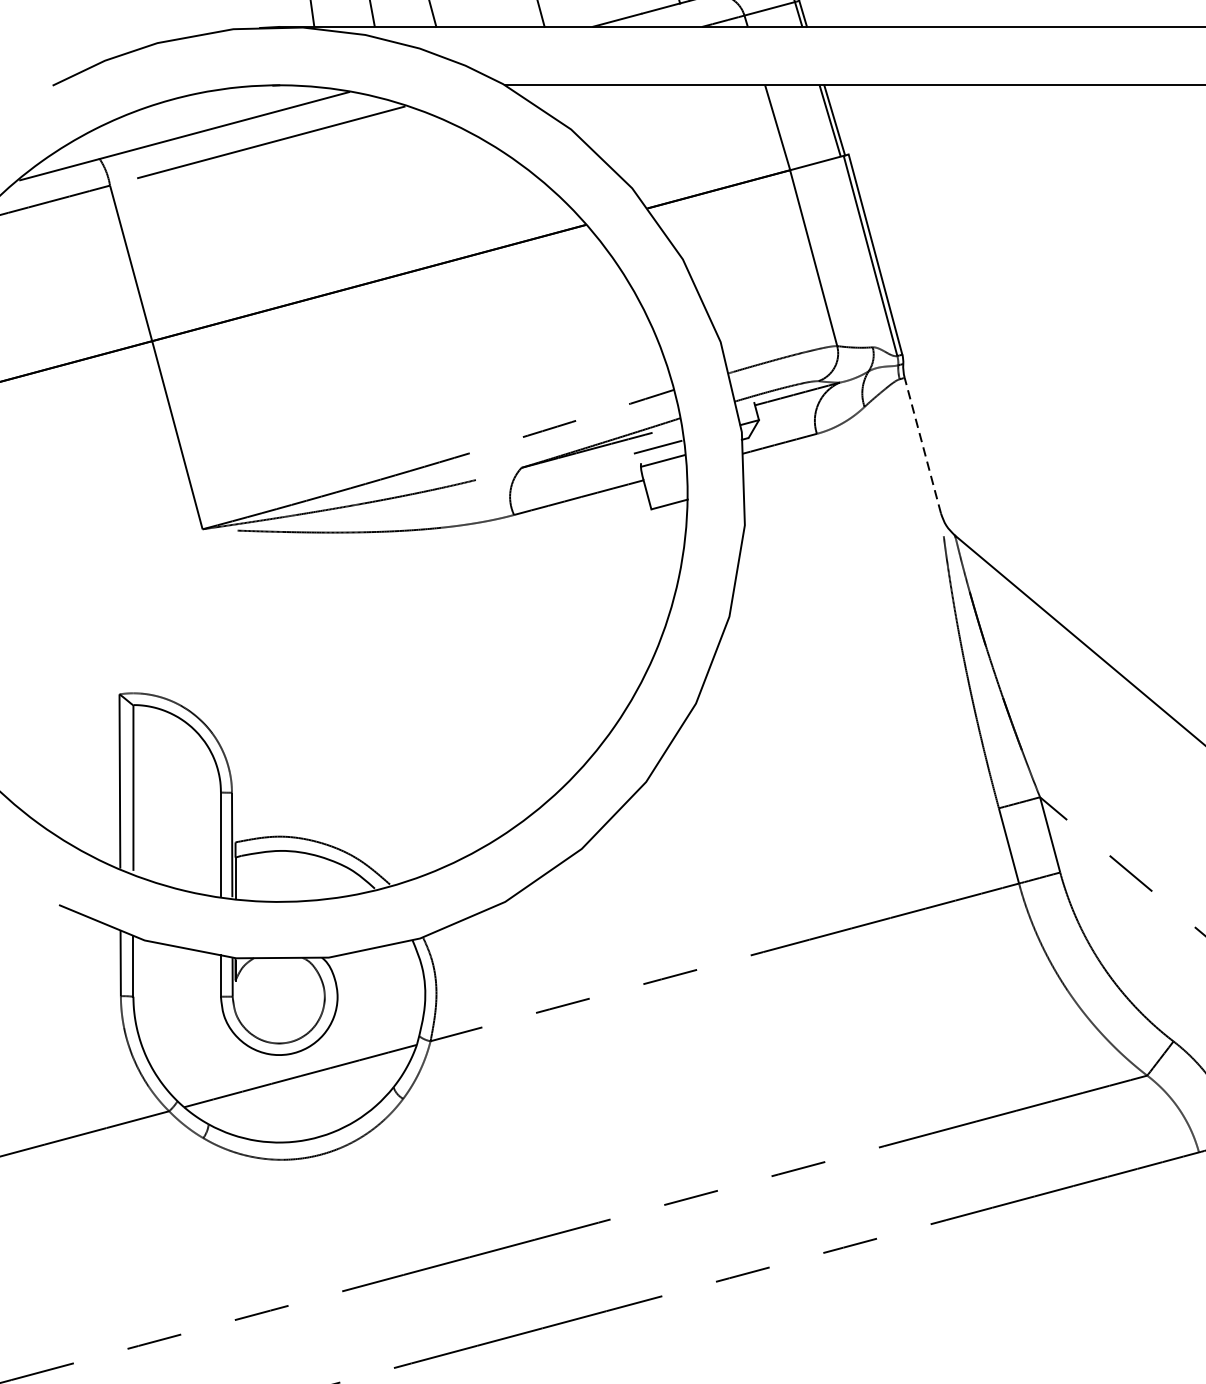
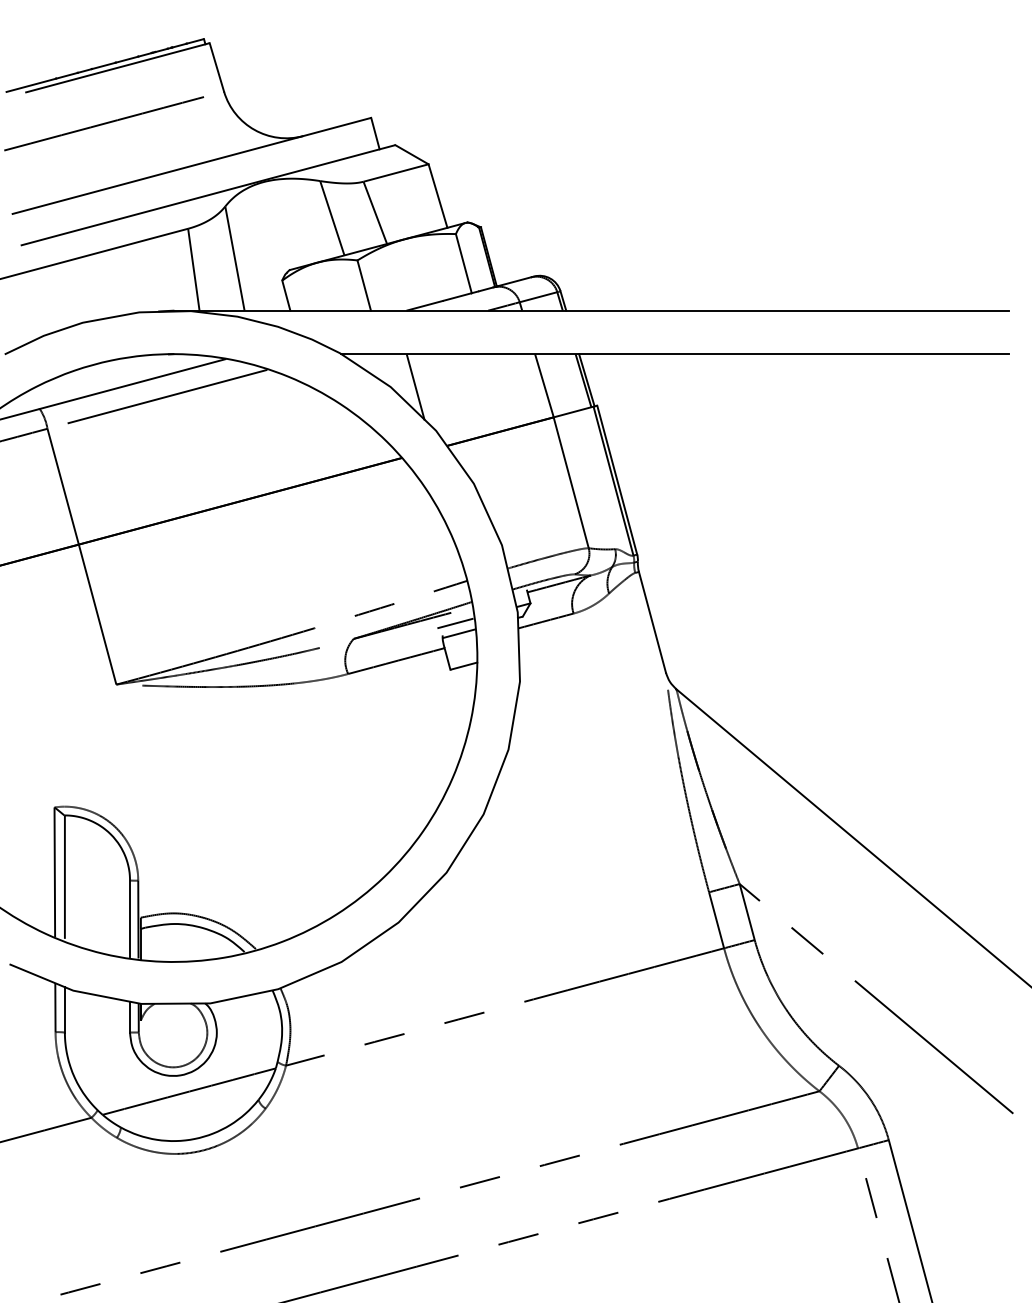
line: (604, 130) -> (415, 387), added
line: (922, 444) -> (652, 621), dashed -> solid

